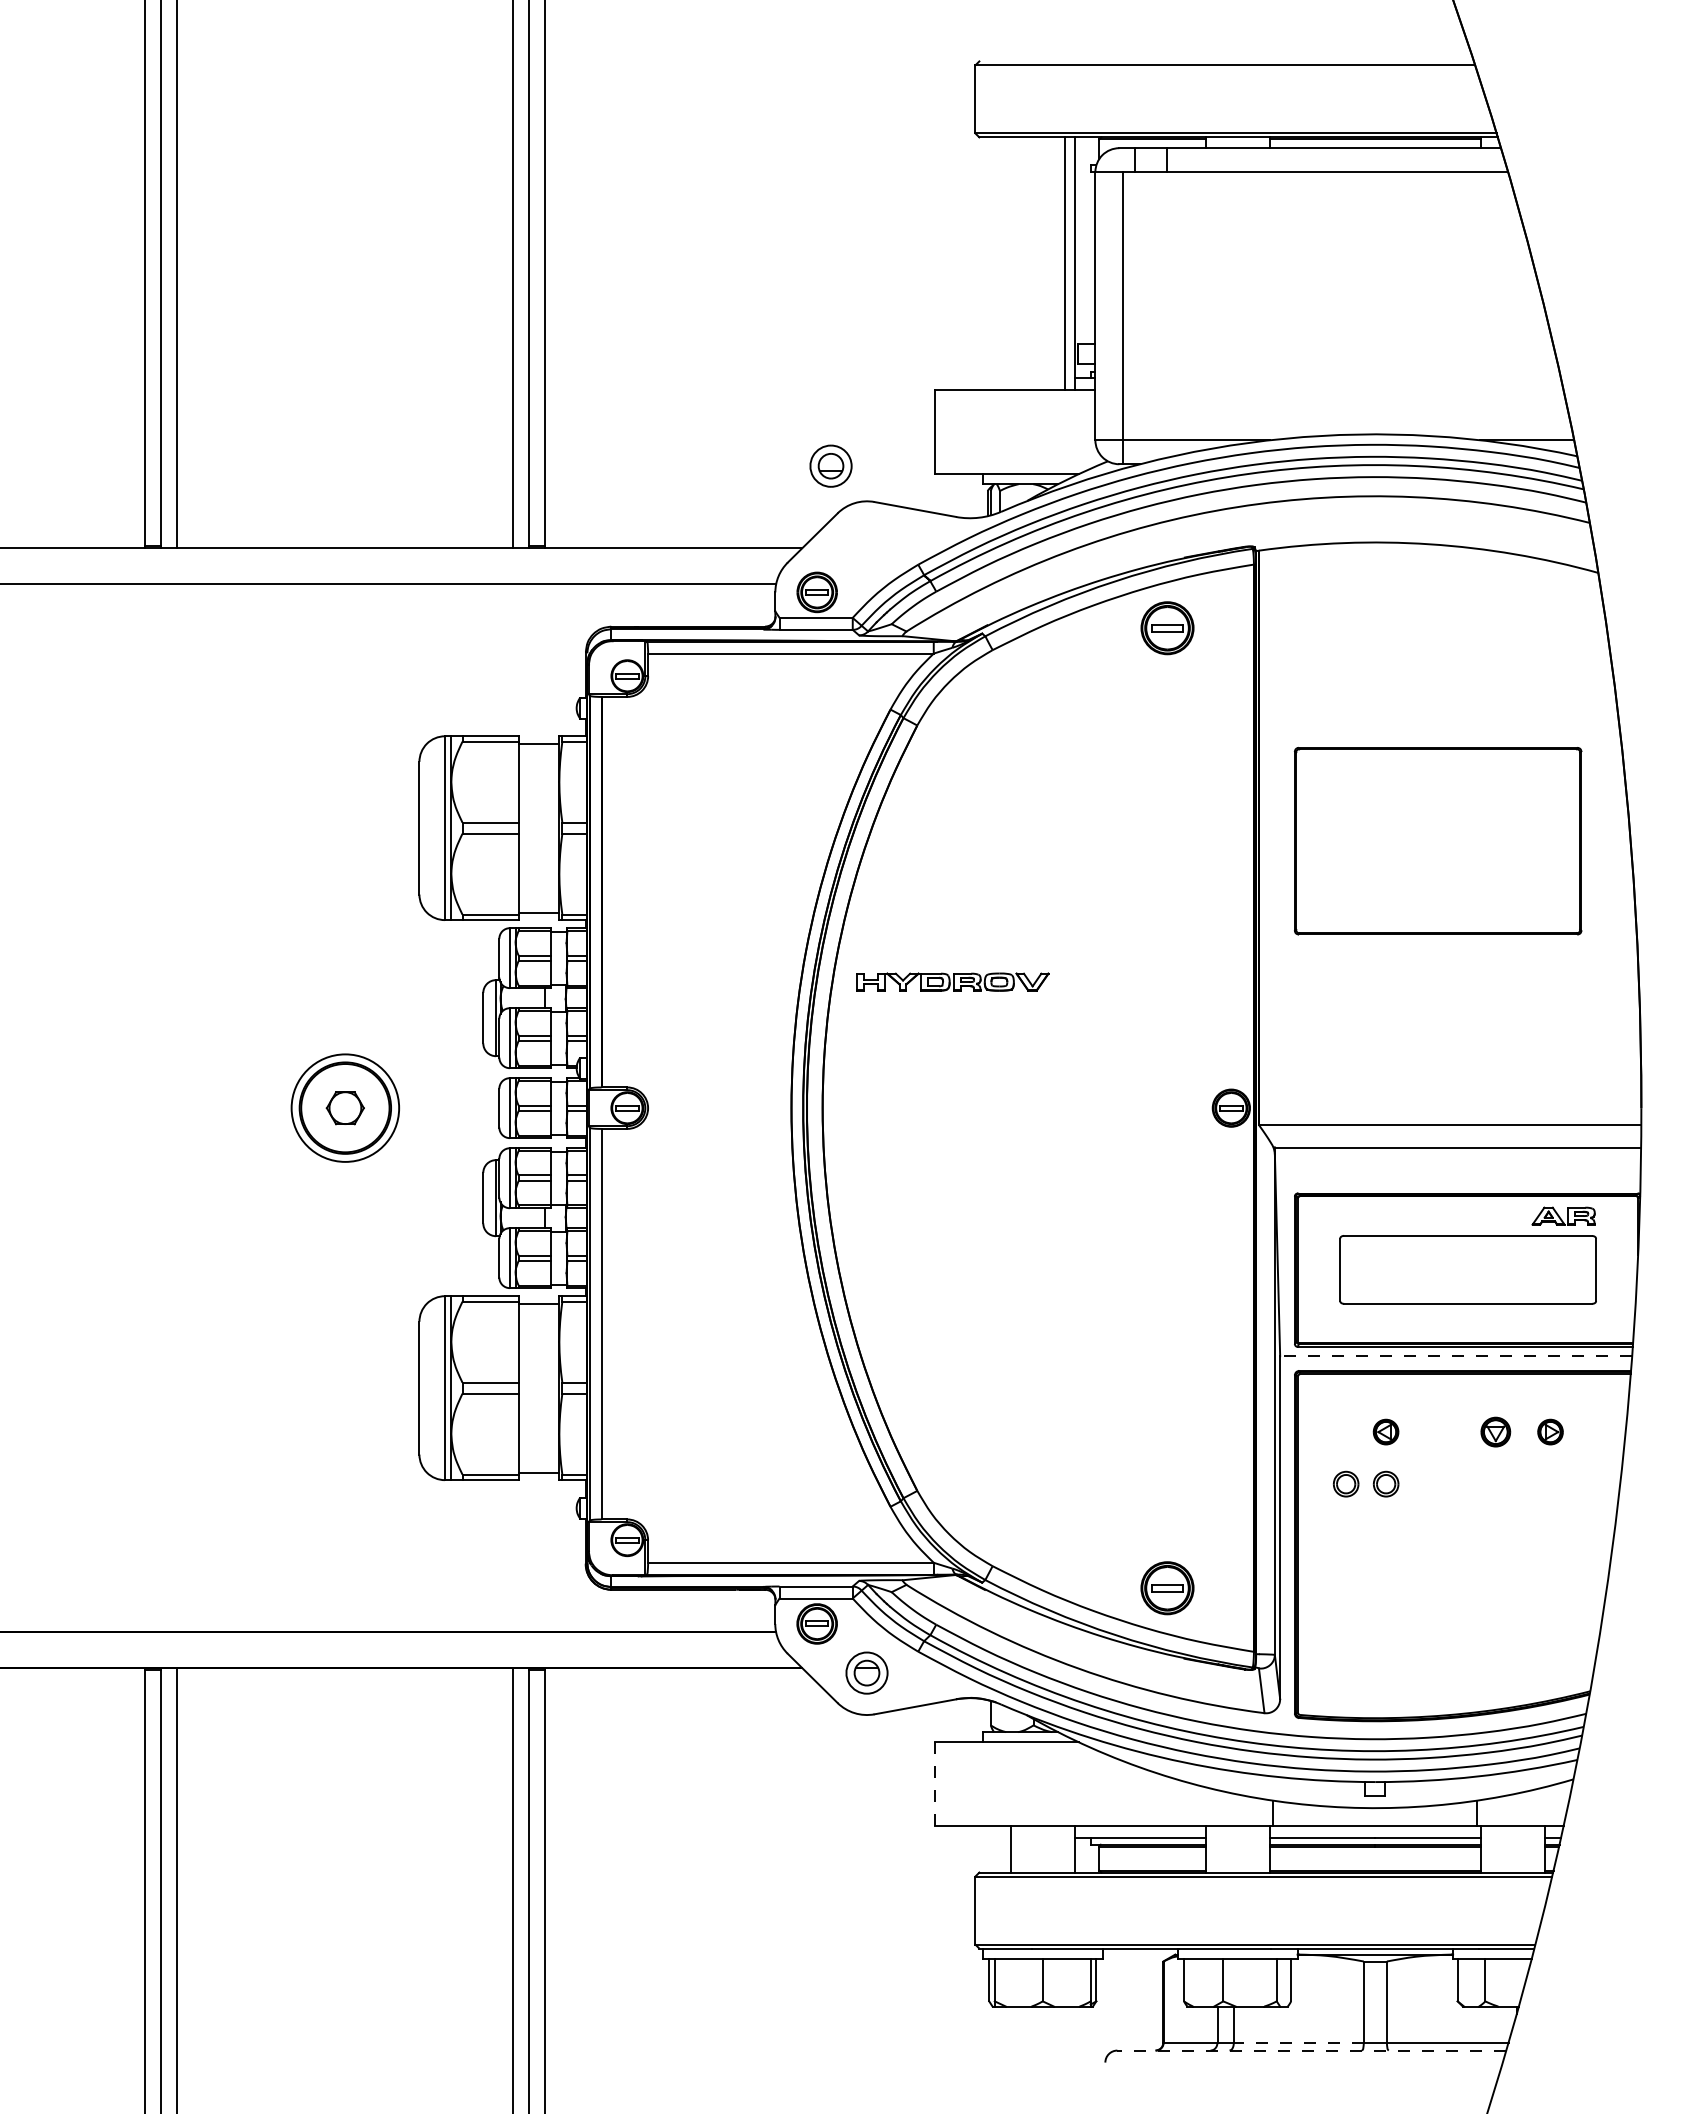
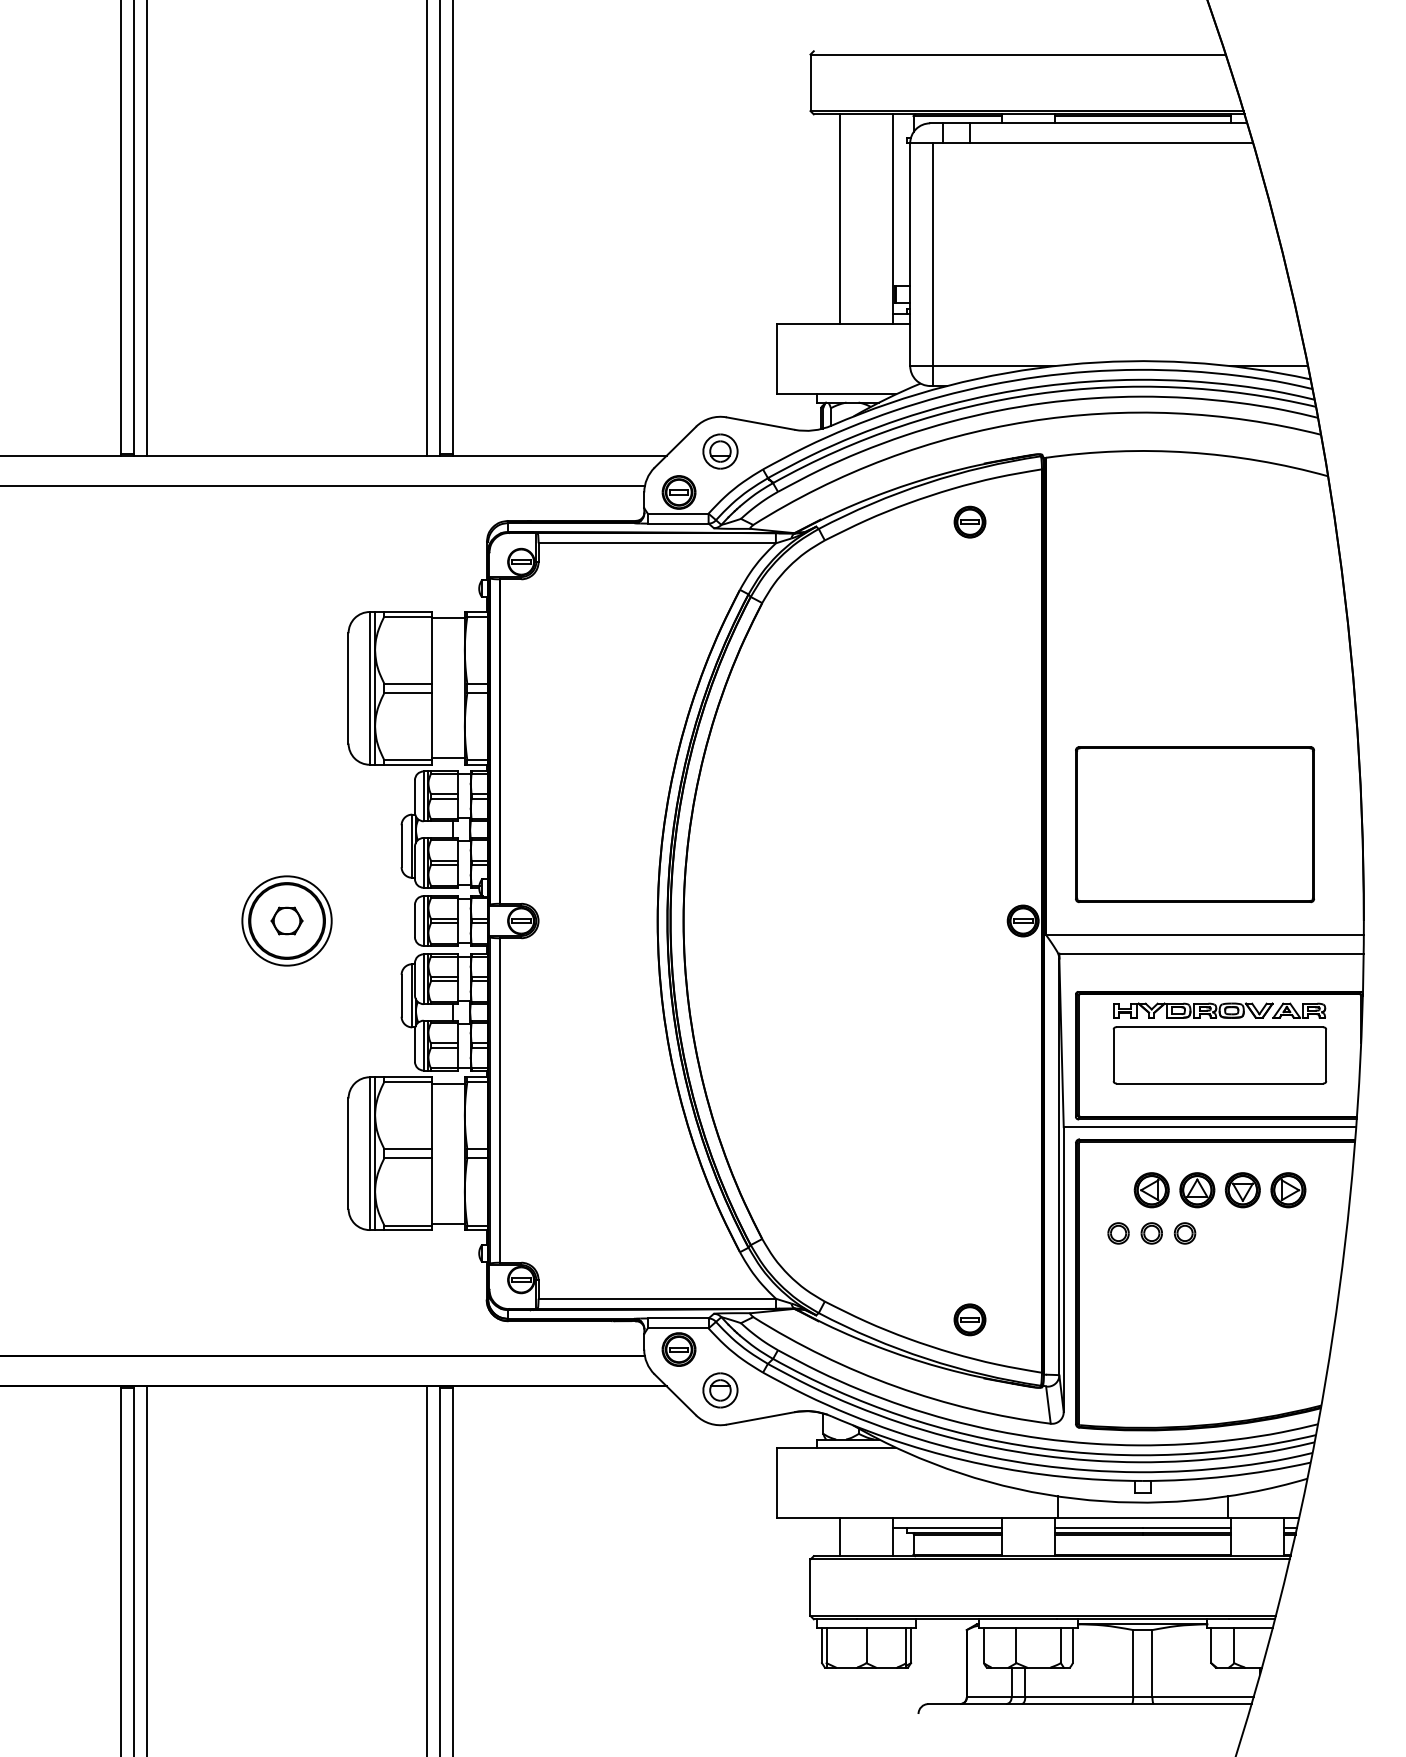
line: (1064, 263) -> (839, 219), moved
part: (830, 465) -> (720, 451), moved
part: (1166, 627) -> (969, 521), size x0.71
part: (1438, 841) -> (1195, 824), moved
part: (952, 981) -> (1192, 1010), moved
line: (1455, 1356) -> (1209, 1127), dashed -> solid
part: (1385, 1431) -> (1151, 1189), size x1.67
part: (1440, 1431) -> (1196, 1189), added
part: (1495, 1431) -> (1242, 1189), size x1.43
part: (1550, 1431) -> (1288, 1189), size x1.67
part: (1426, 1483) -> (1185, 1232), added
part: (1166, 1587) -> (969, 1319), size x0.71
line: (935, 1784) -> (777, 1482), dashed -> solid
line: (1298, 2042) -> (1078, 1697), dashed -> solid
line: (1311, 2050) -> (1089, 1703), dashed -> solid

